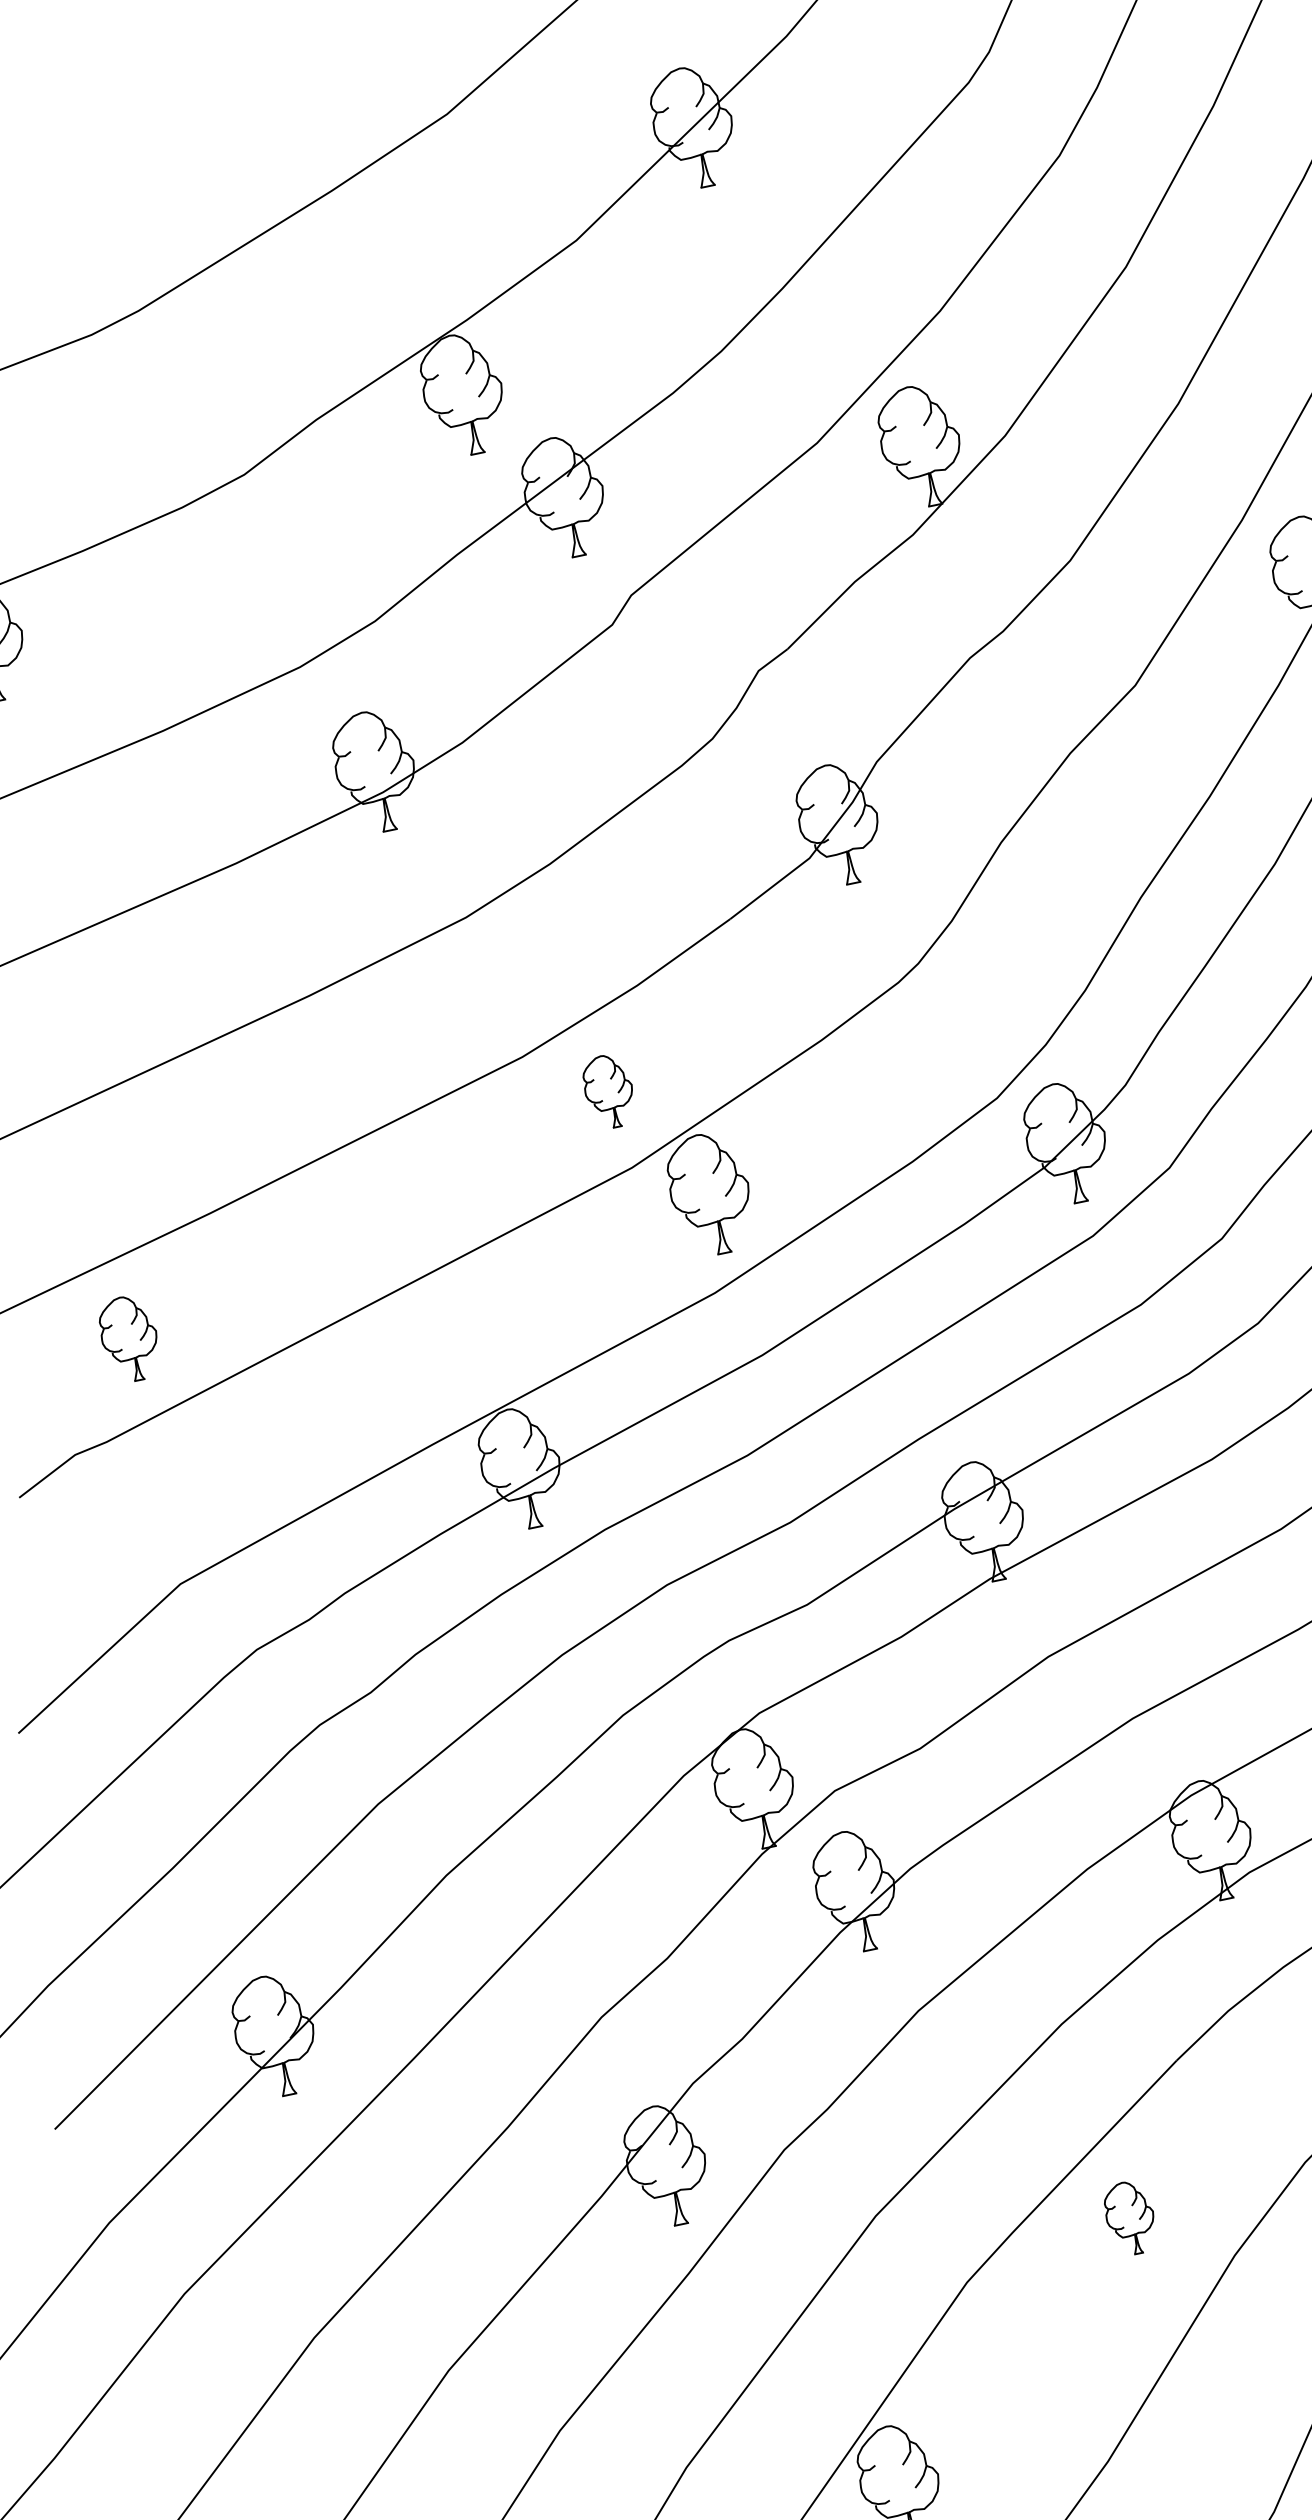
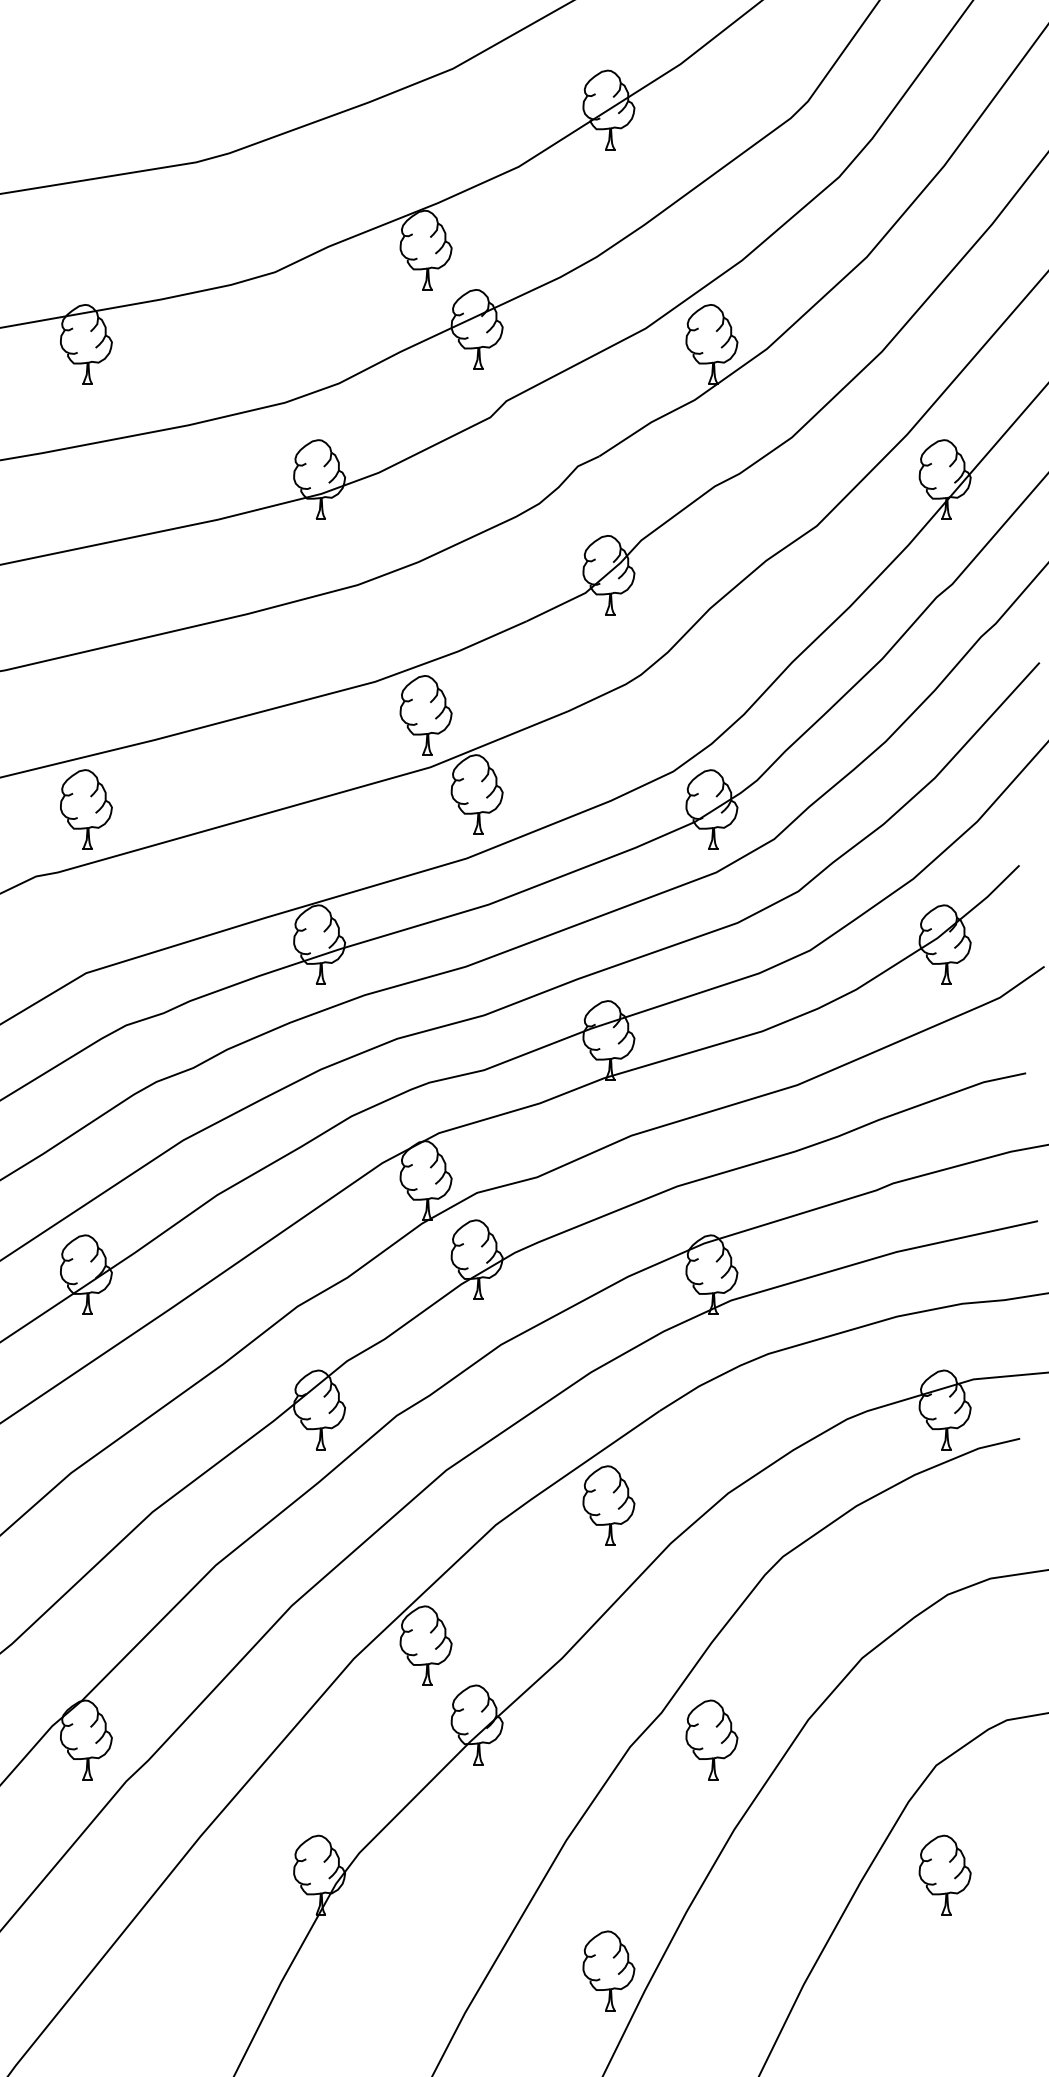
part: (608, 1091) -> (425, 715), size x1.67
part: (129, 1338) -> (86, 809), size x1.43
part: (1129, 2218) -> (608, 1505), size x1.67

